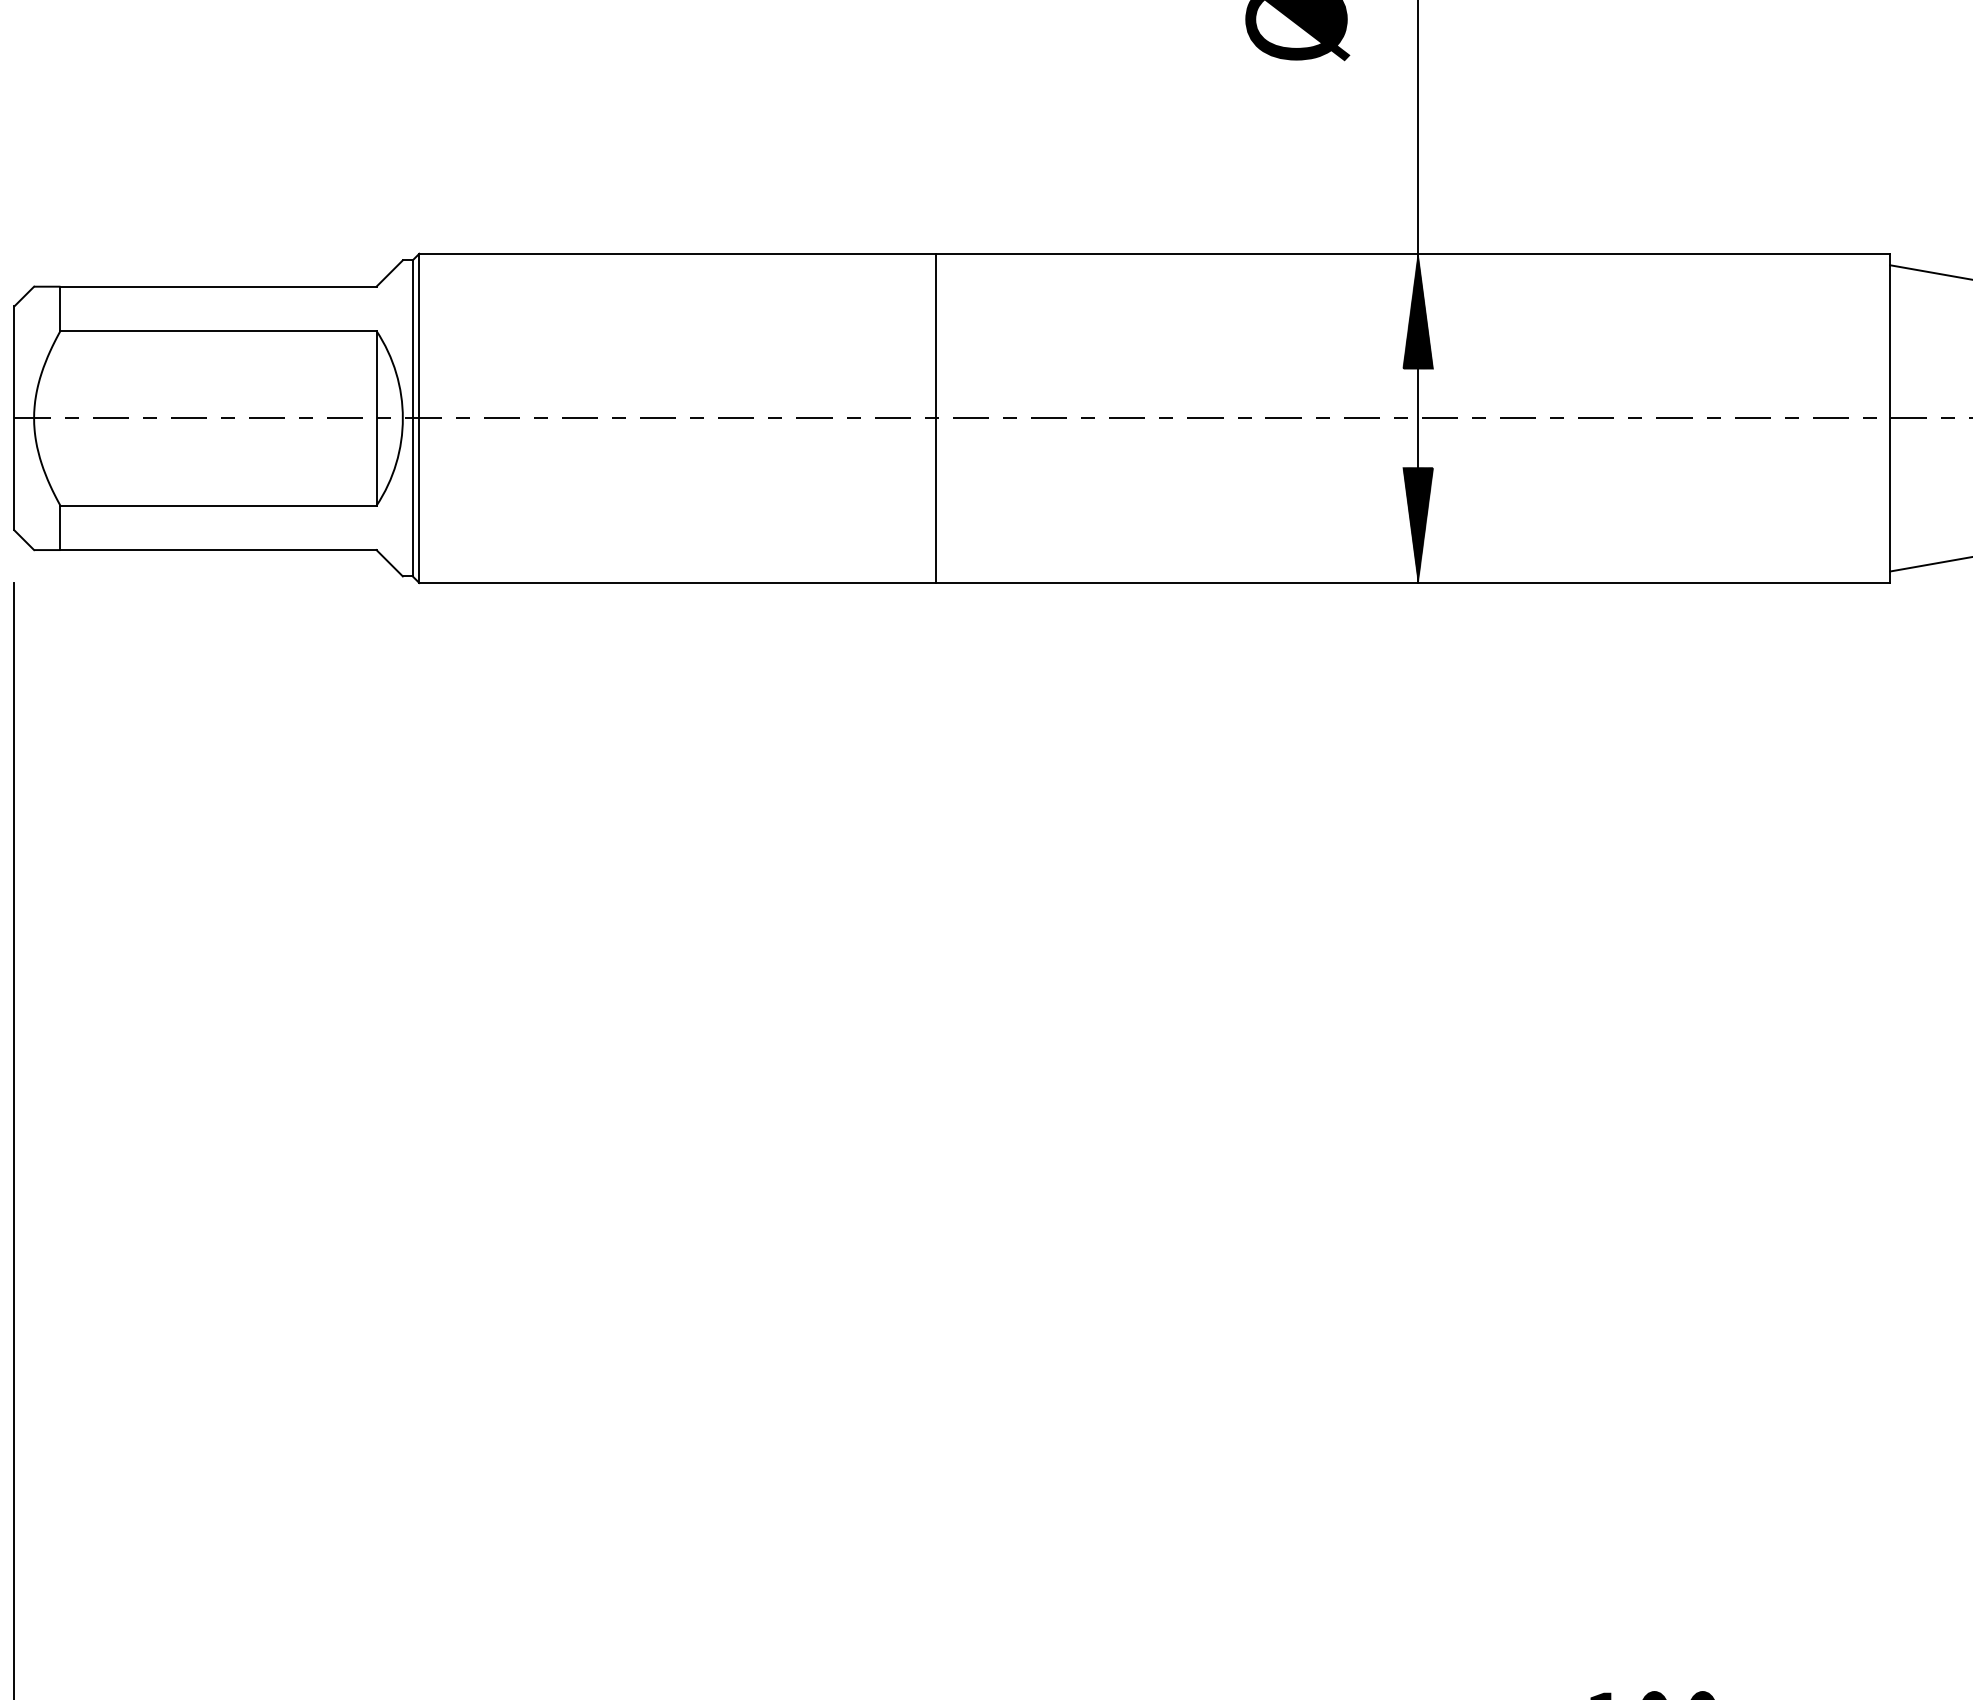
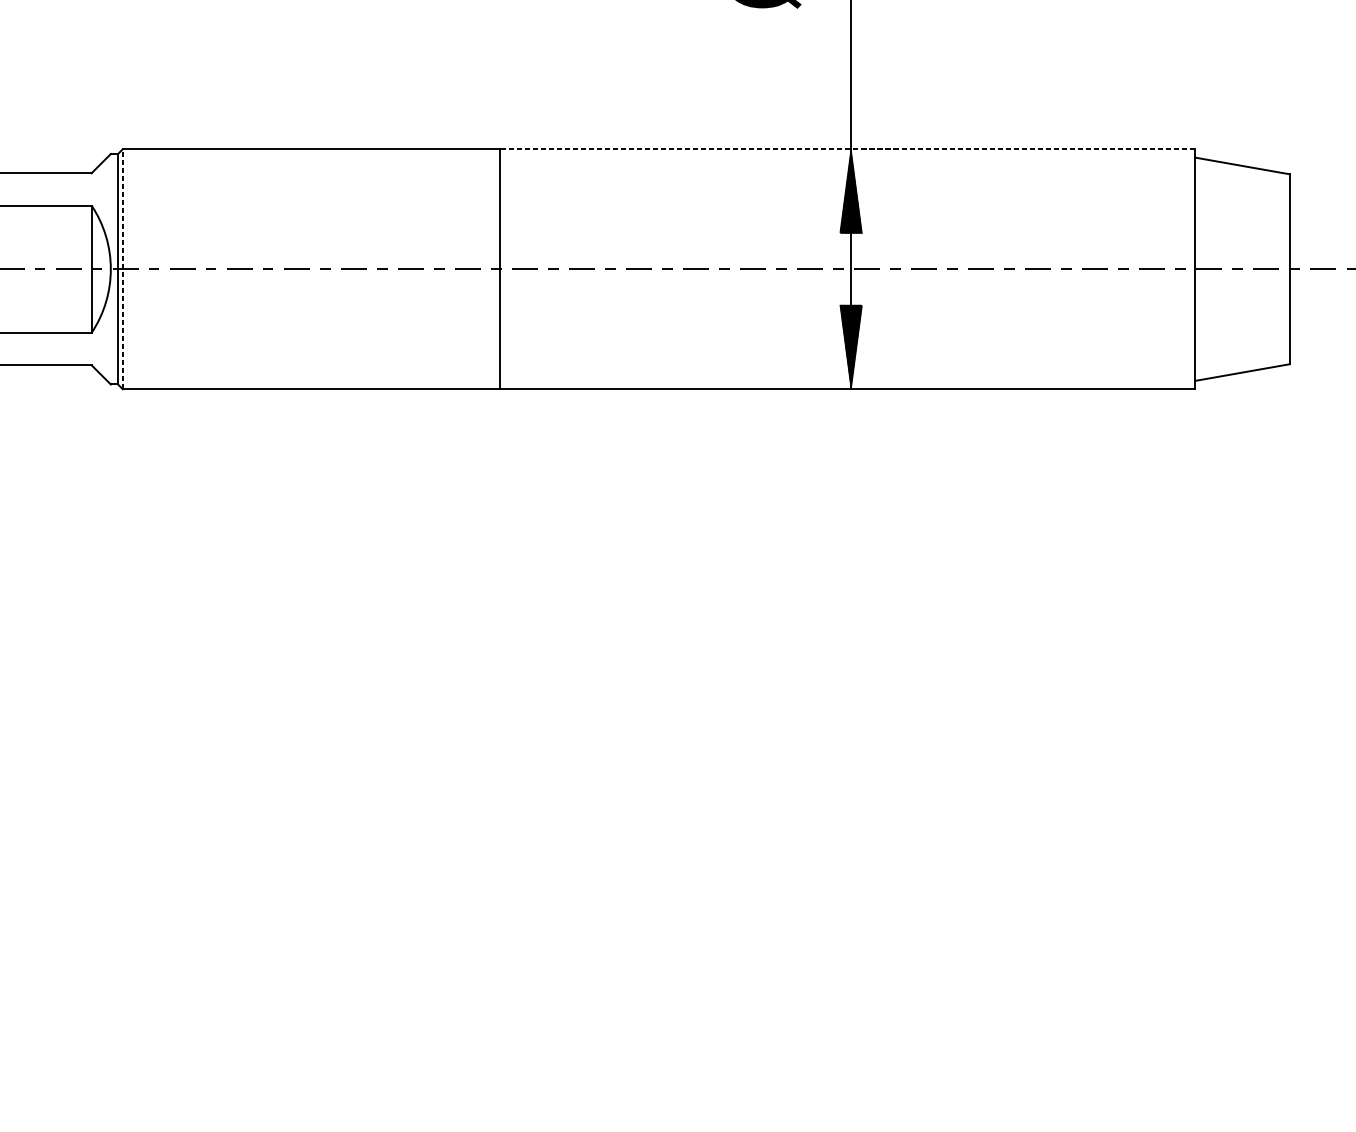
line: (1412, 253) -> (846, 149), solid -> dashed
line: (419, 418) -> (122, 269), solid -> dashed

